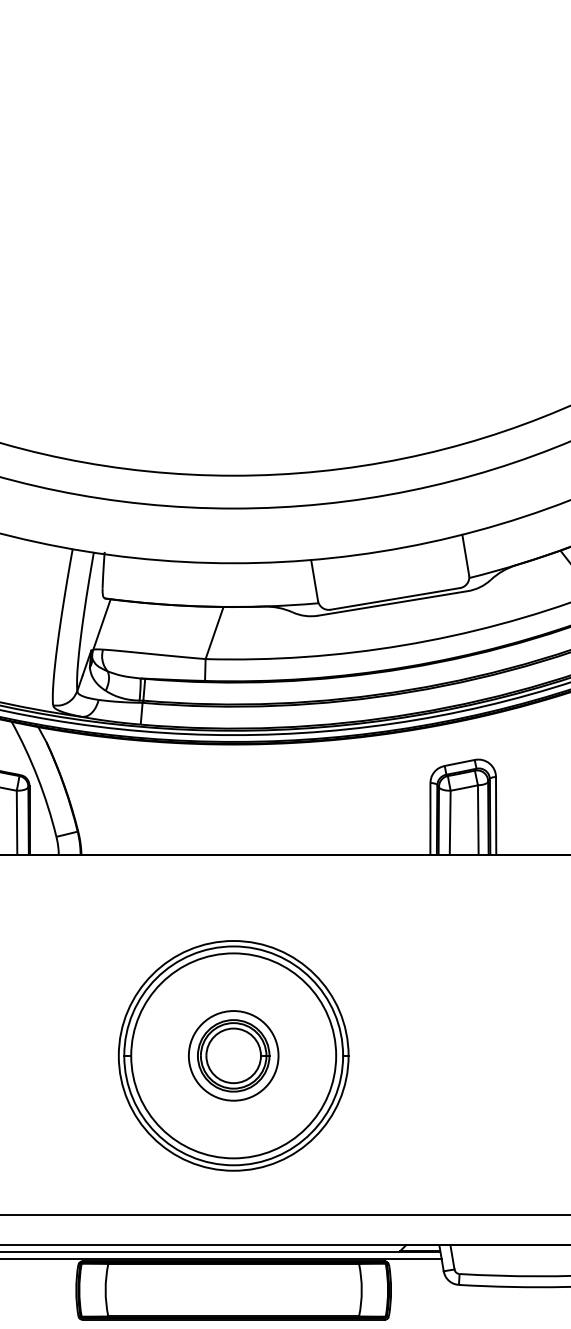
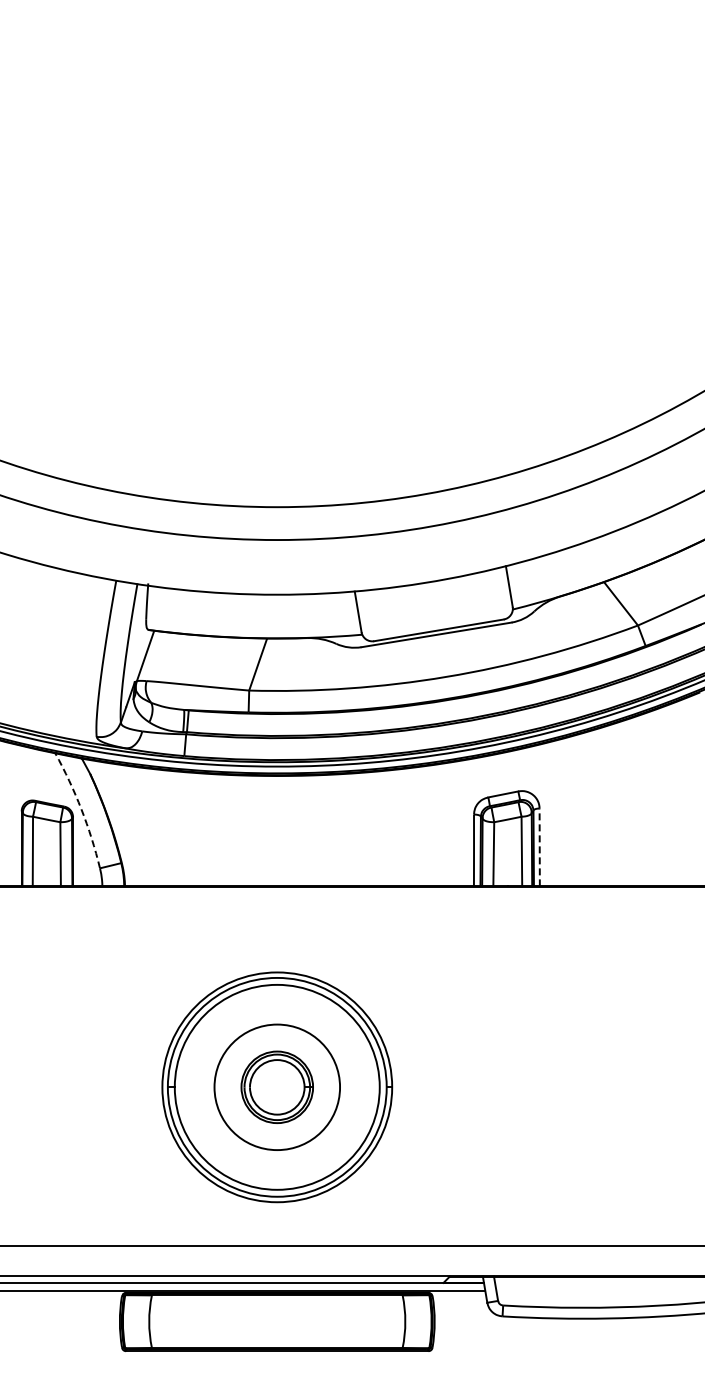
arc: (37, 778) -> (81, 809), solid -> dashed
line: (495, 816) -> (539, 847), solid -> dashed
circle: (233, 1056) -> (277, 1087), size x1.4

